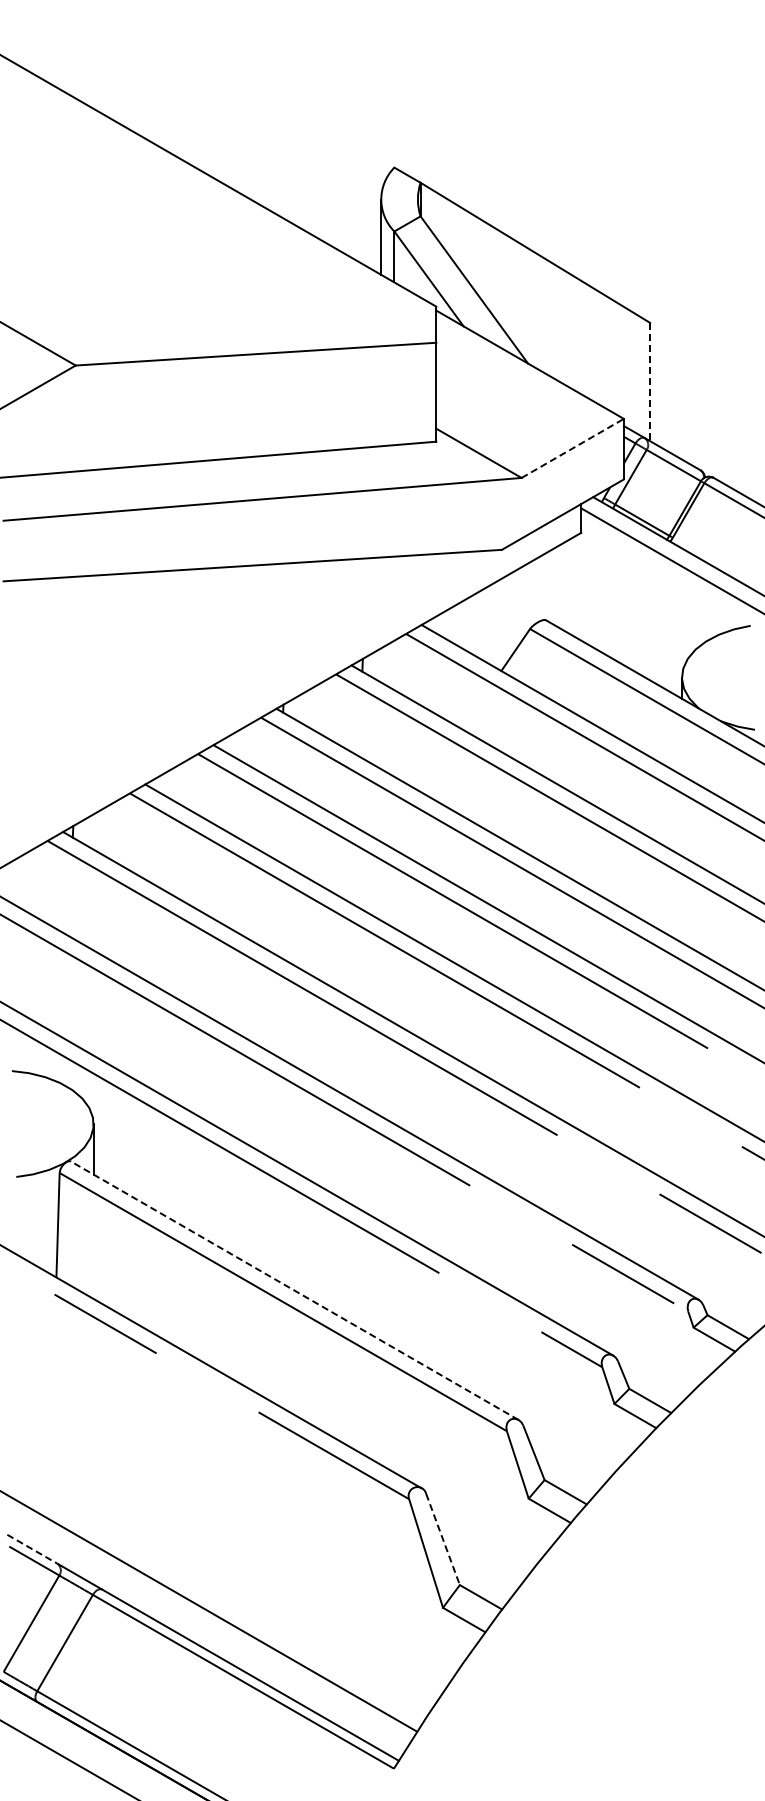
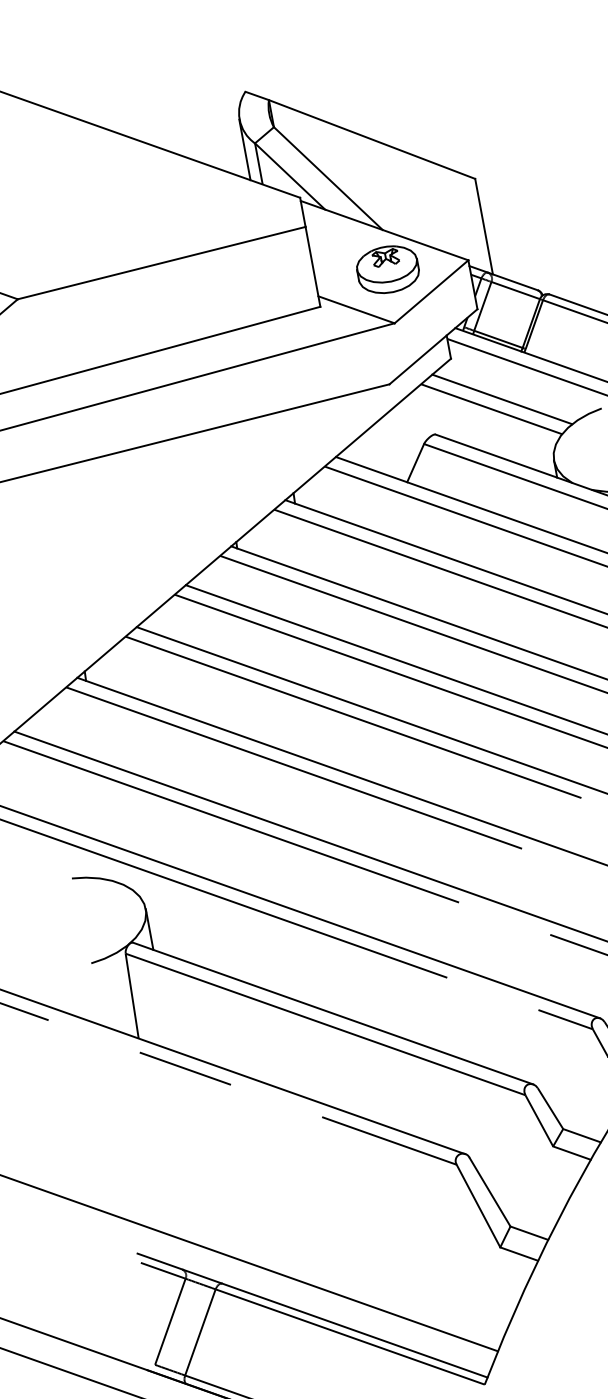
line: (650, 382) -> (484, 226), dashed -> solid
part: (525, 412) -> (388, 269), added
line: (573, 448) -> (432, 291), dashed -> solid
line: (633, 592) -> (502, 399), added
line: (618, 601) -> (491, 408), added
line: (294, 1290) -> (332, 1013), dashed -> solid
line: (443, 1539) -> (490, 1192), dashed -> solid
line: (32, 1549) -> (160, 1261), dashed -> solid

